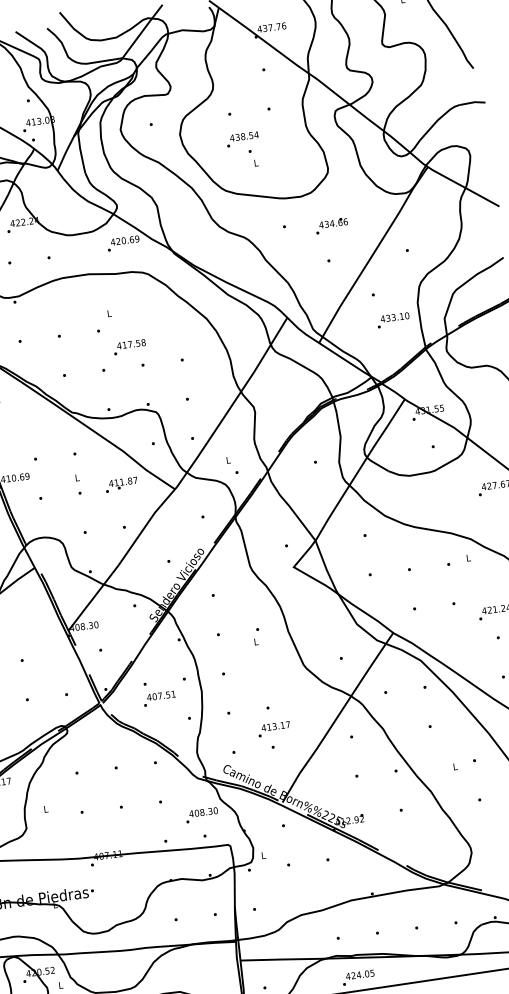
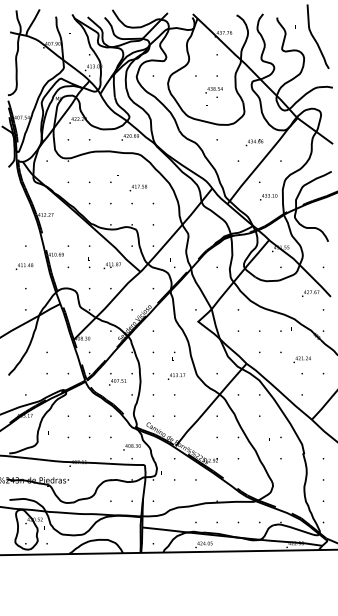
text: (242, 143) -> (213, 92), moved
text: (331, 225) -> (254, 142), moved
text: (129, 346) -> (138, 187), moved
text: (274, 728) -> (176, 376), moved

